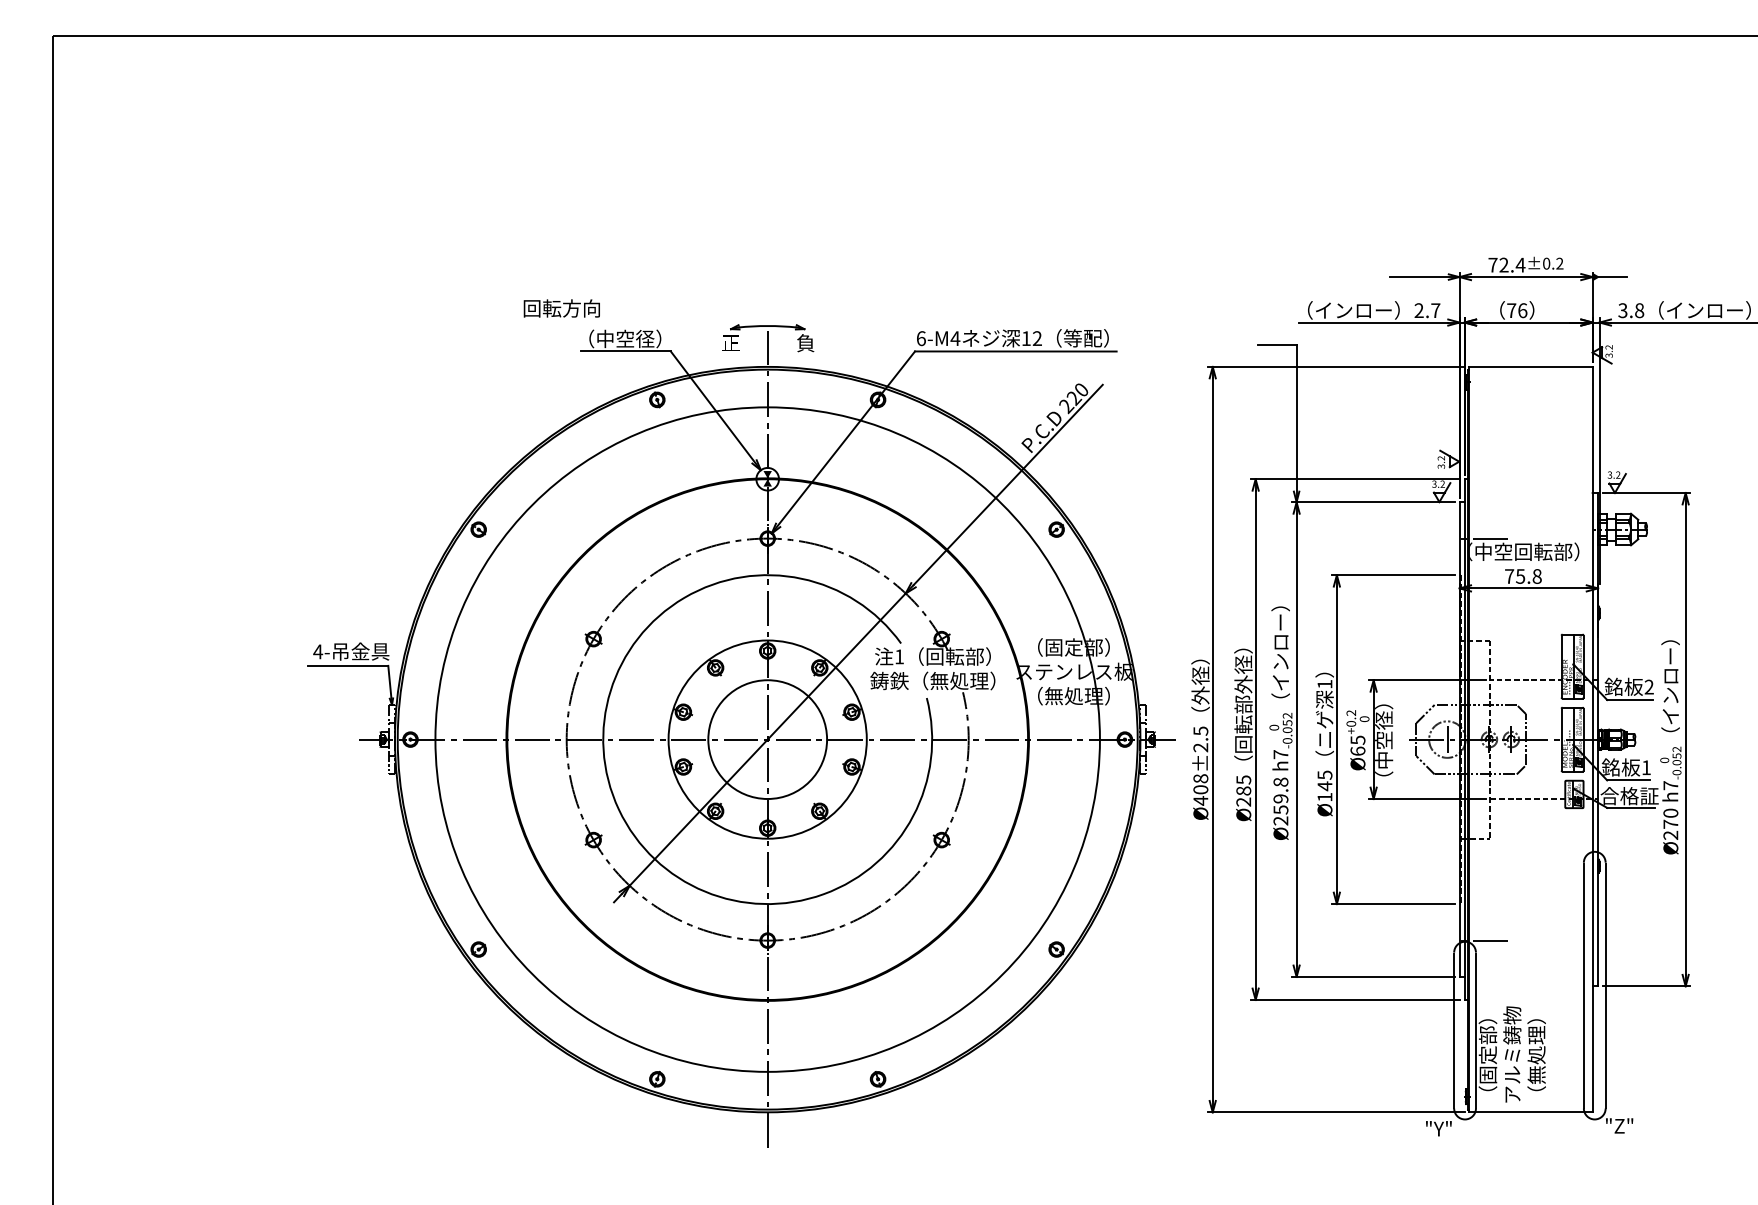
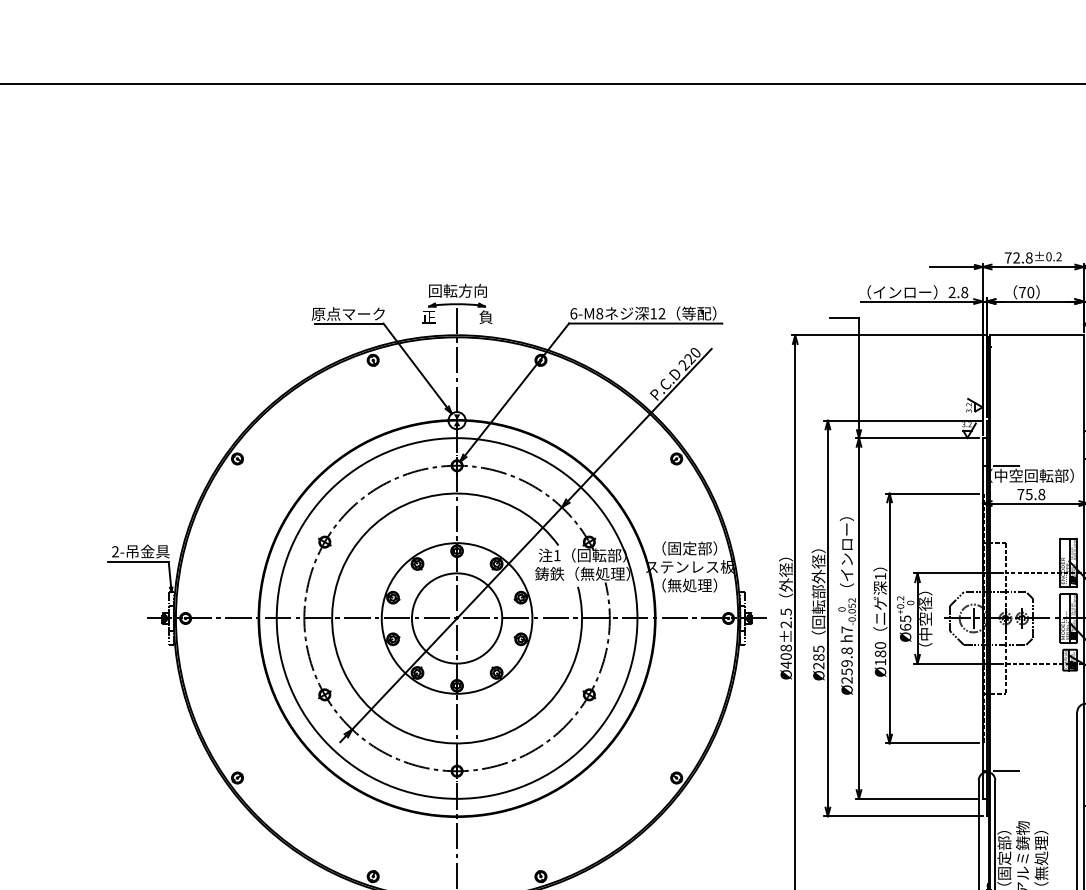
text: (1520, 264) -> (1029, 257), 72.4 -> 72.8
text: (561, 308) -> (457, 290), moved
text: (1435, 310) -> (964, 292), 2.7 -> 2.8
text: (1522, 310) -> (1030, 292), 76 -> 70
text: (624, 338) -> (348, 313), （中空径） -> 原点マーク
text: (955, 338) -> (599, 313), 6-M4 -> 6-M8
text: (318, 651) -> (115, 551), 4- -> 2-
circle: (767, 739) -> (456, 618), size x0.71
text: (1324, 780) -> (880, 649), Ø145 -> Ø180

